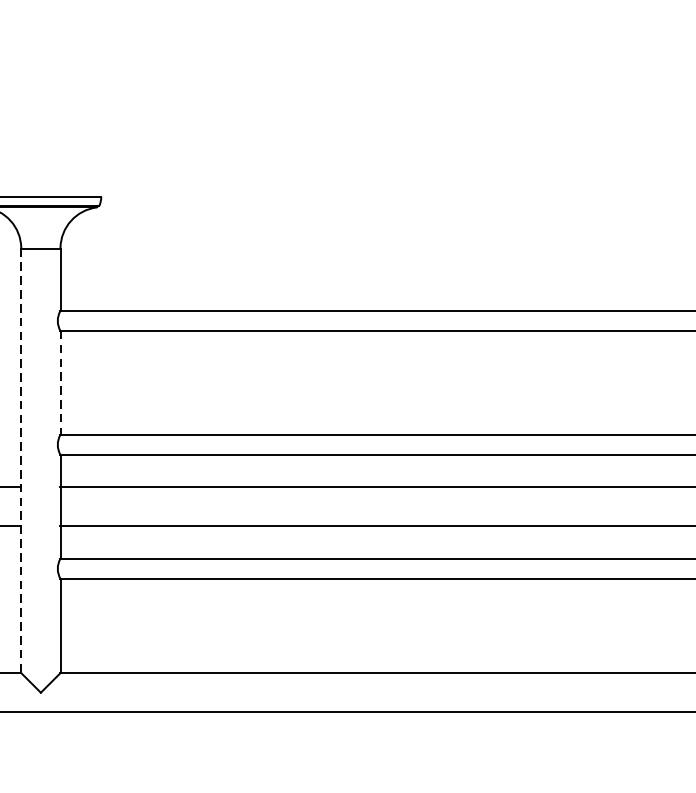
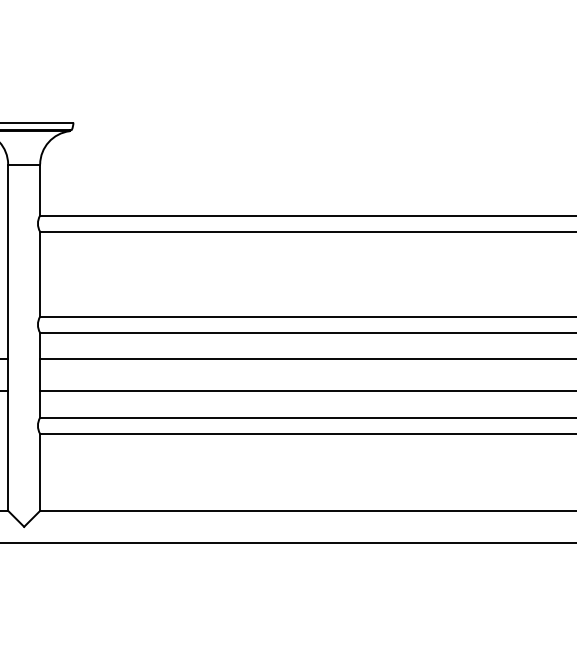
line: (60, 383) -> (40, 274), dashed -> solid
line: (21, 461) -> (8, 338), dashed -> solid

